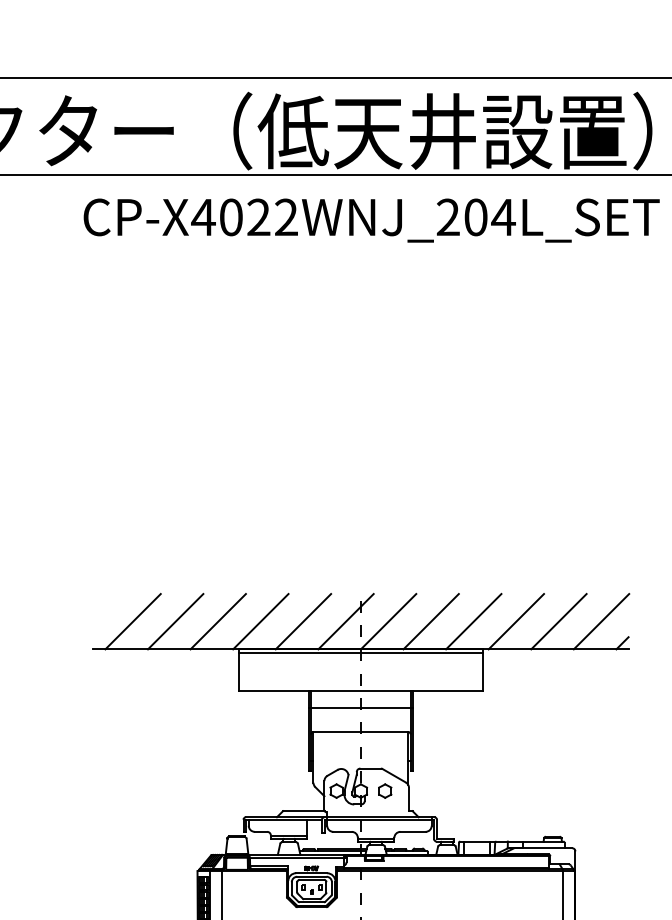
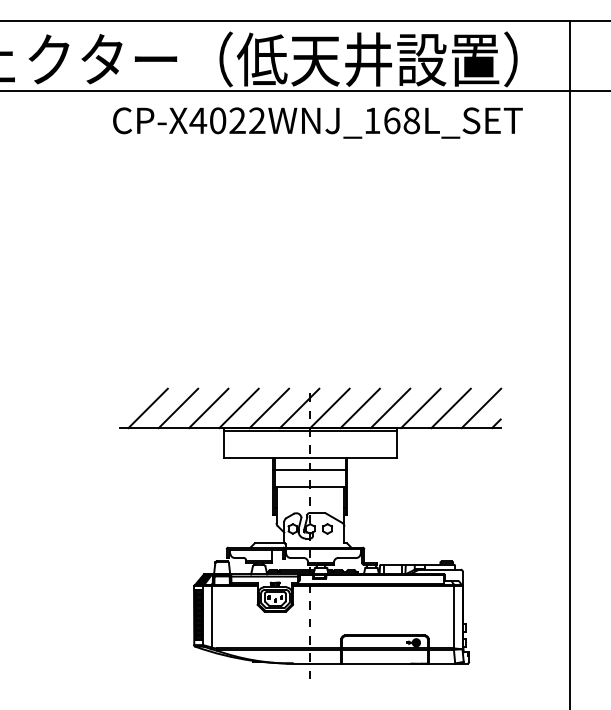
text: (476, 216) -> (392, 120), CP-X4022WNJ_204L_SET -> CP-X4022WNJ_168L_SET

